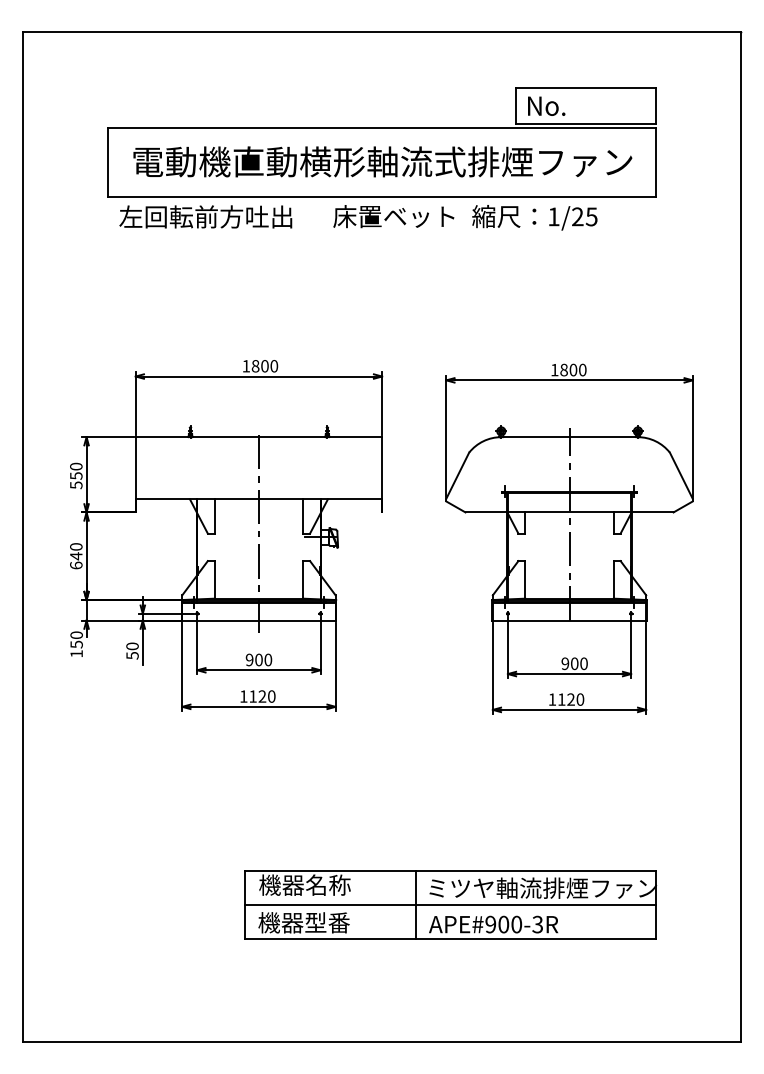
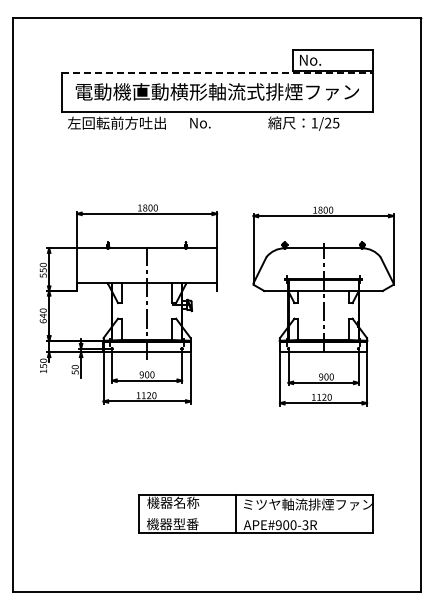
line: (382, 127) -> (217, 72), solid -> dashed
text: (393, 215) -> (223, 122), 床置ベット -> No.
line: (449, 904) -> (255, 513), removed

